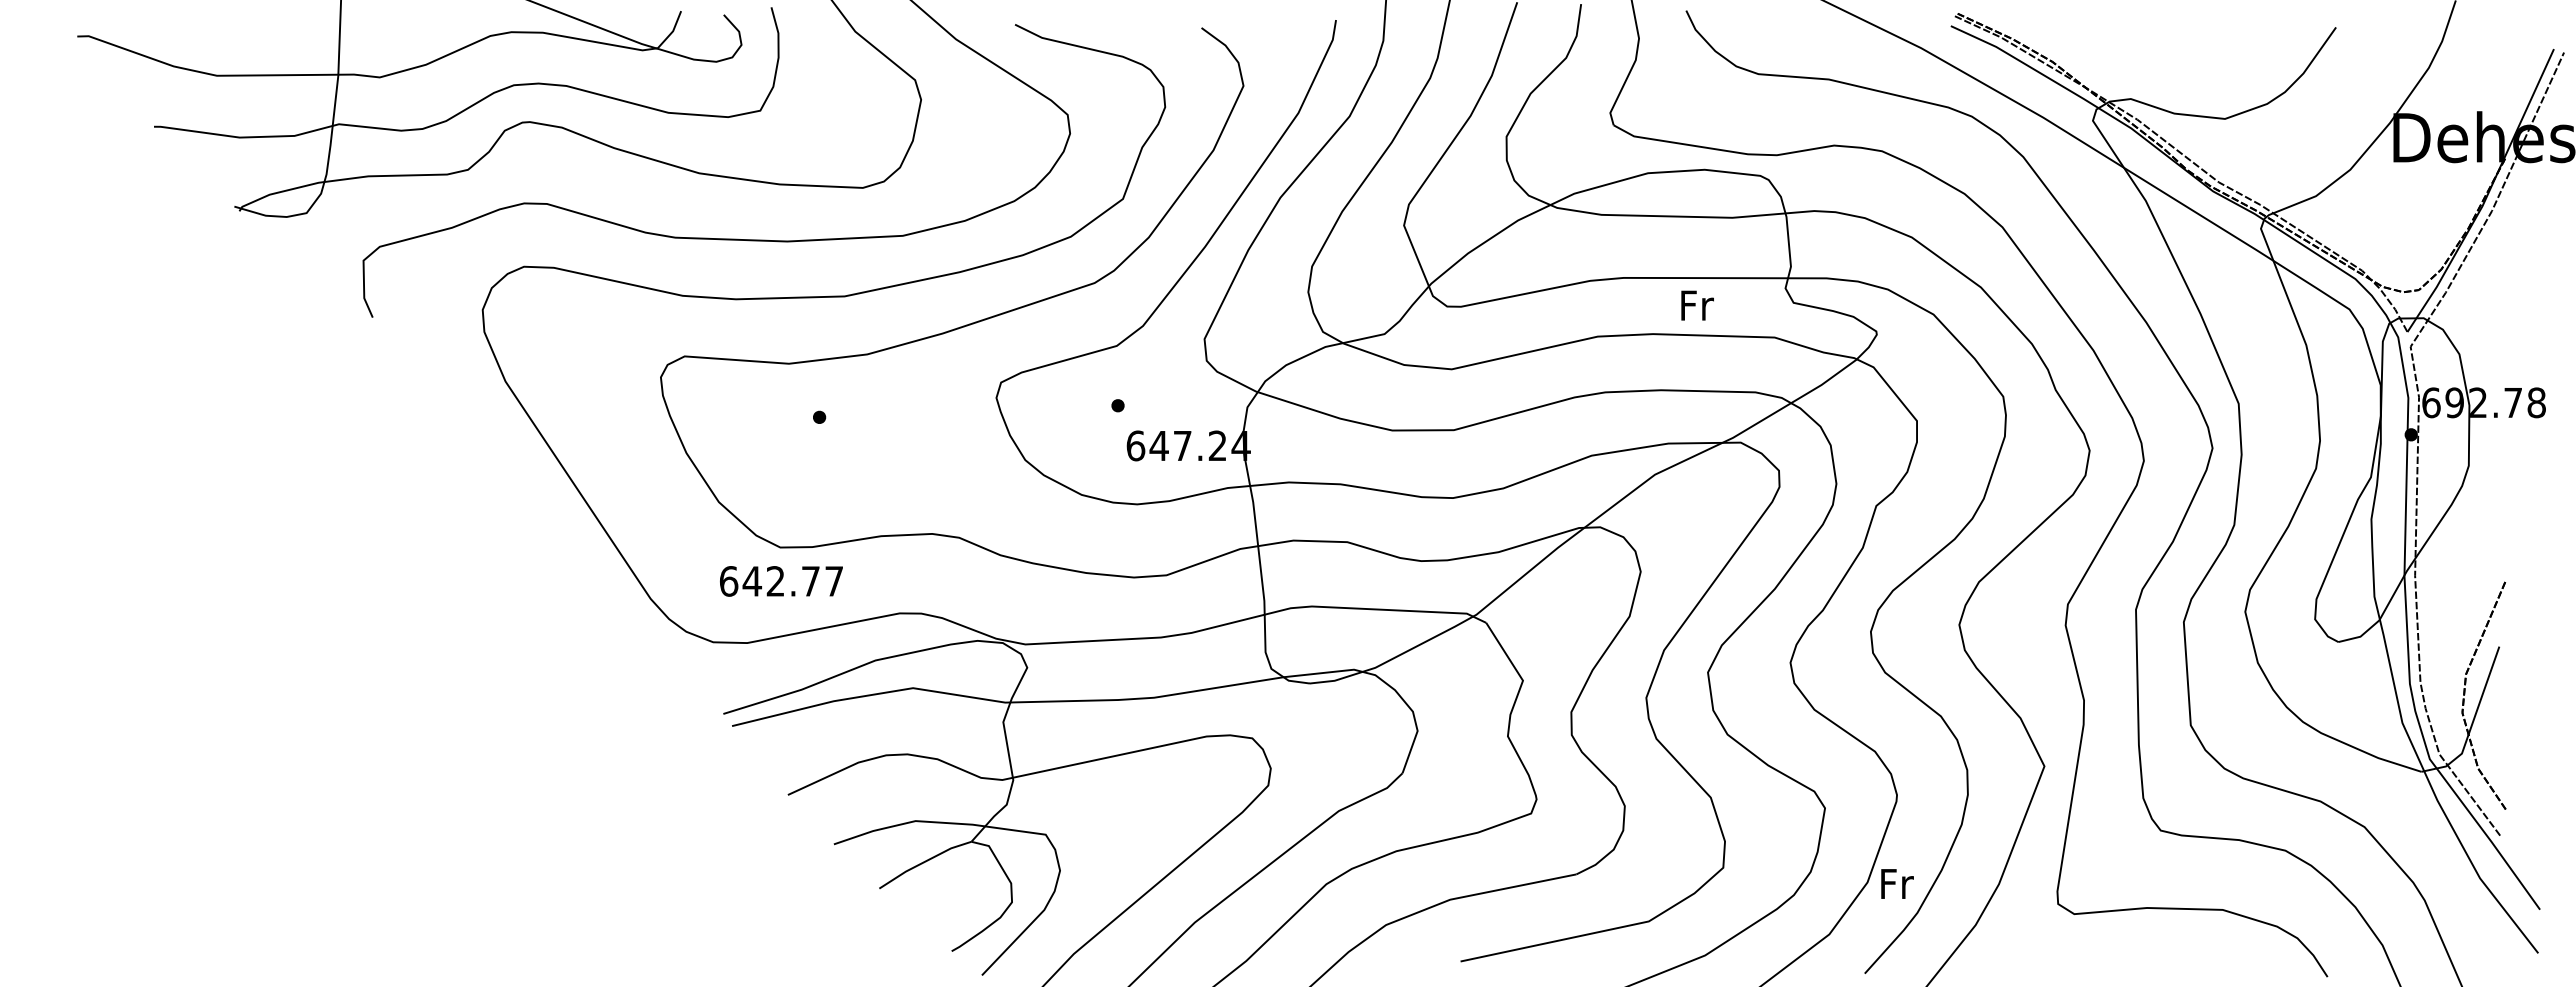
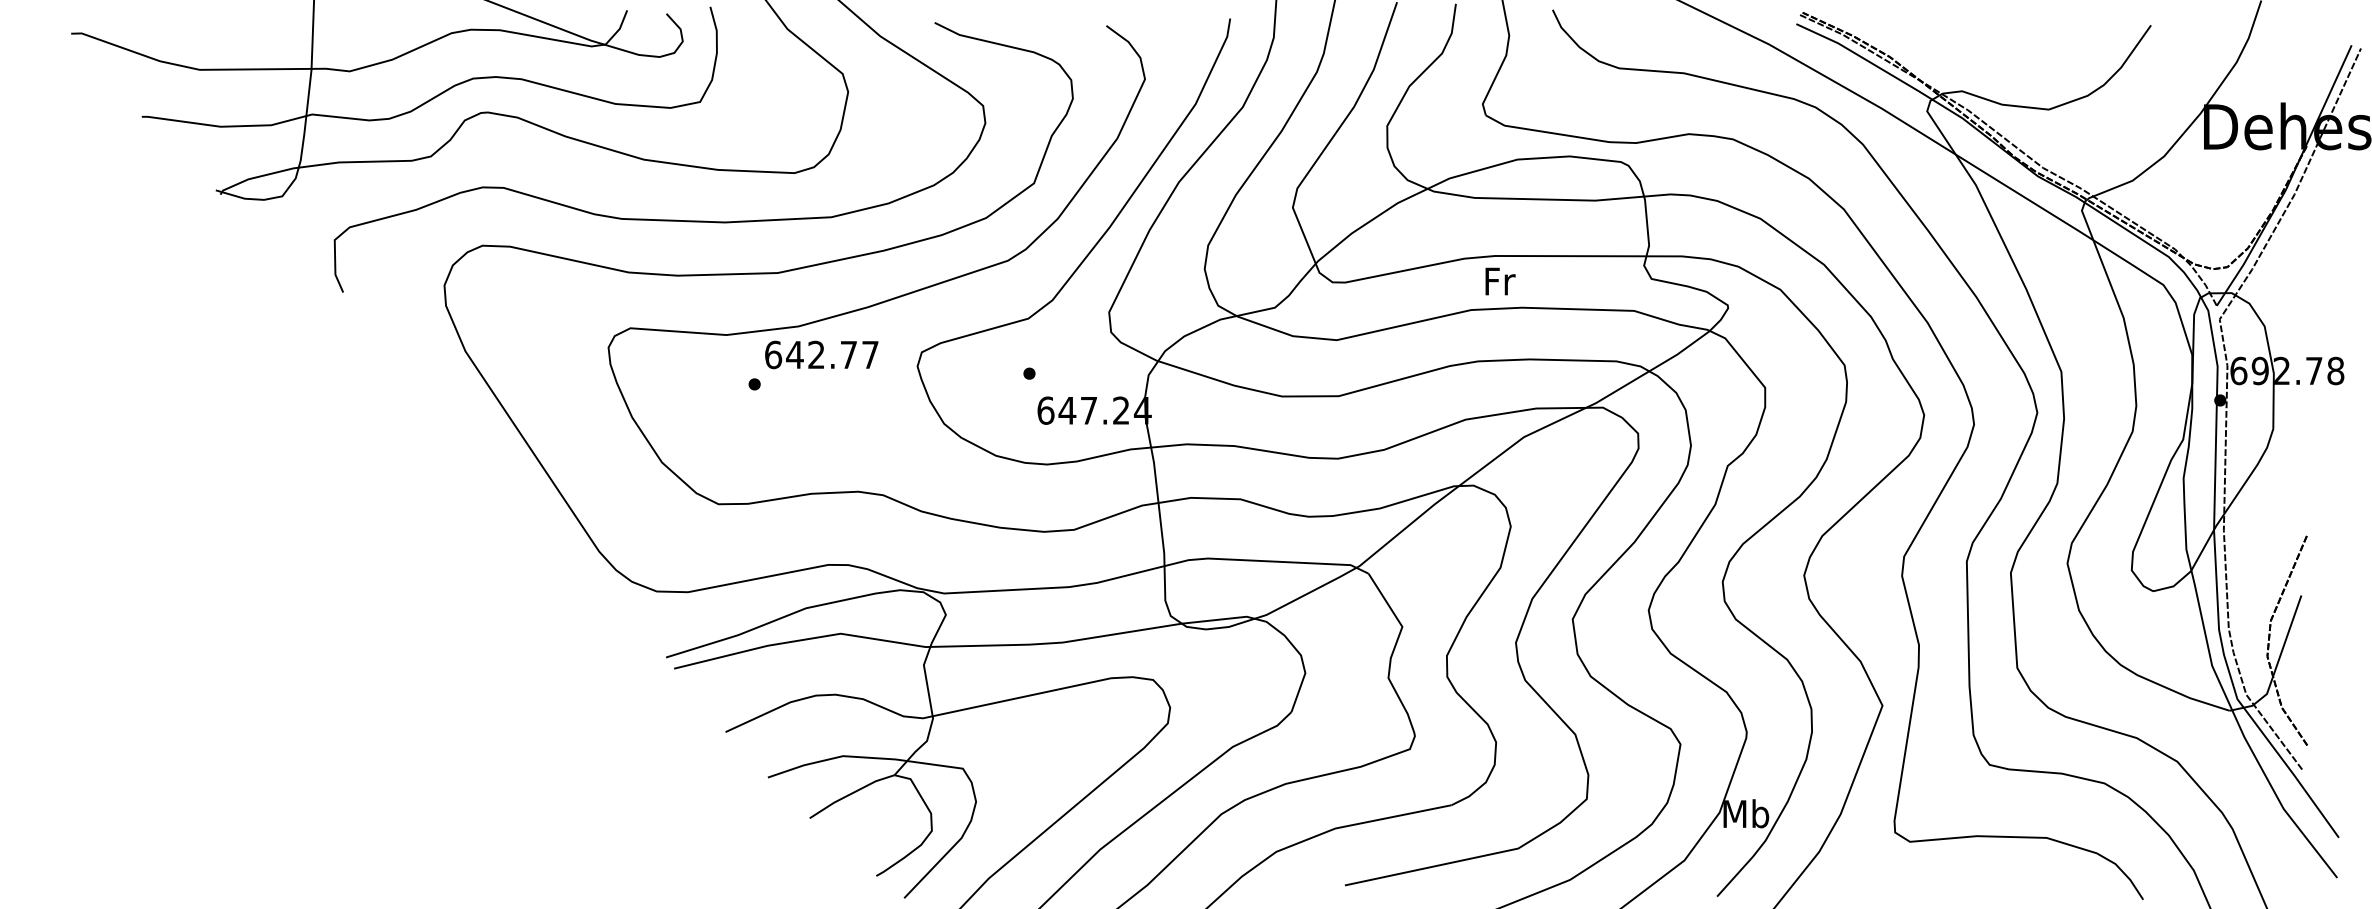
text: (1697, 305) -> (1500, 281), moved
text: (781, 581) -> (821, 355), moved
text: (1896, 883) -> (1746, 813), Fr -> Mb

